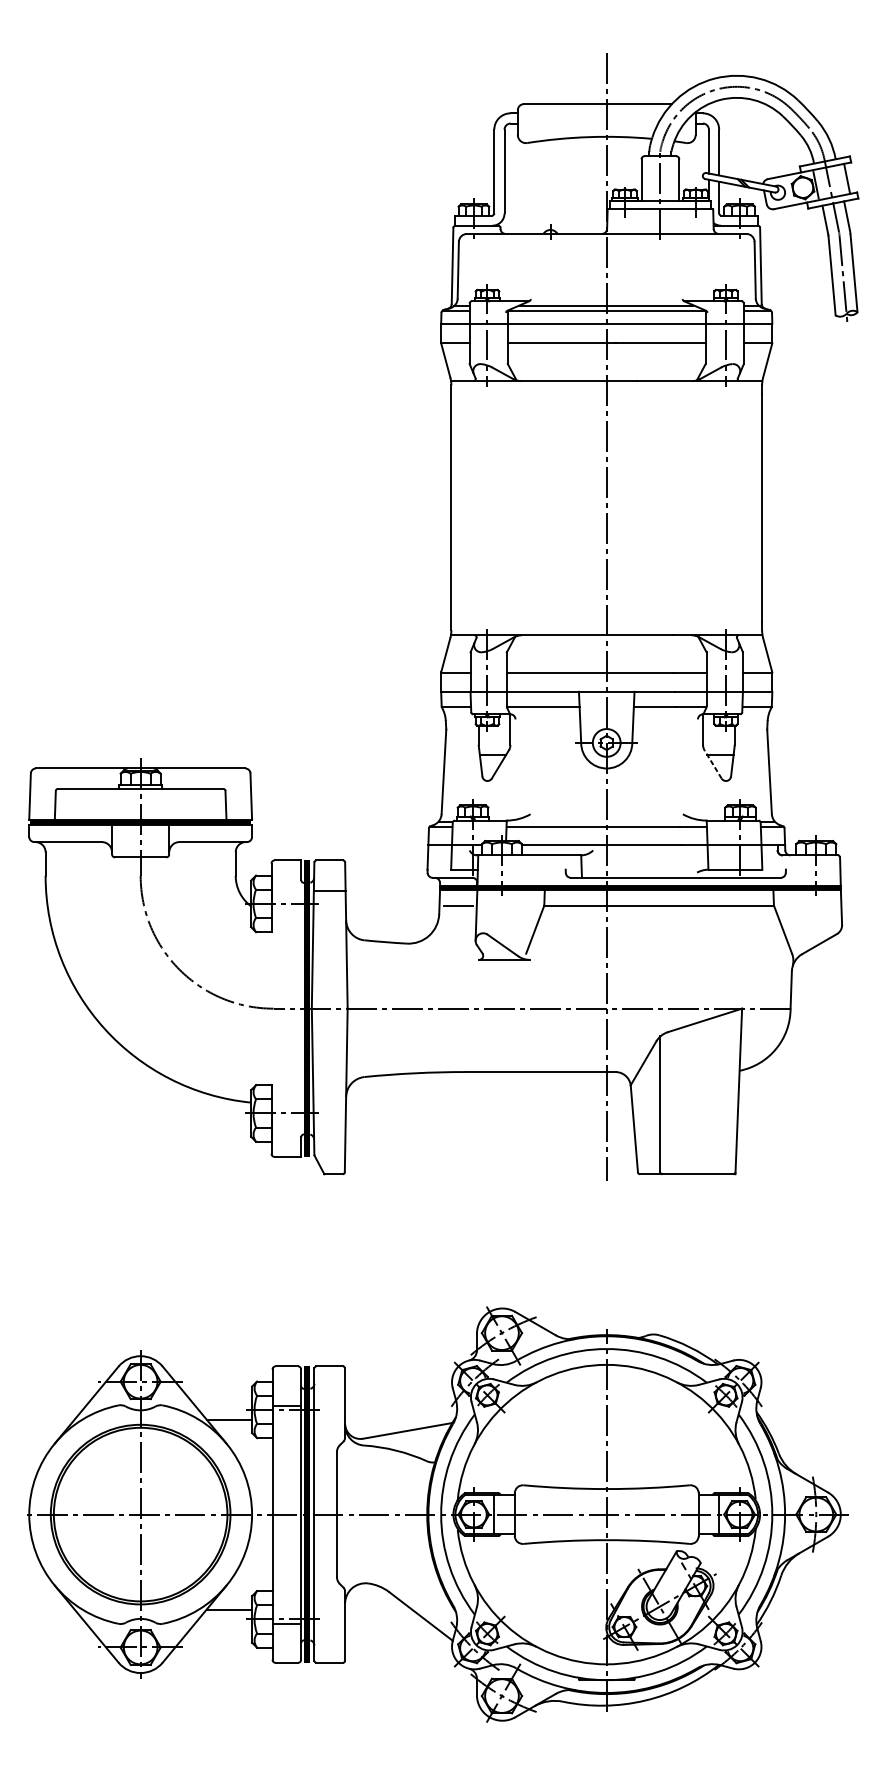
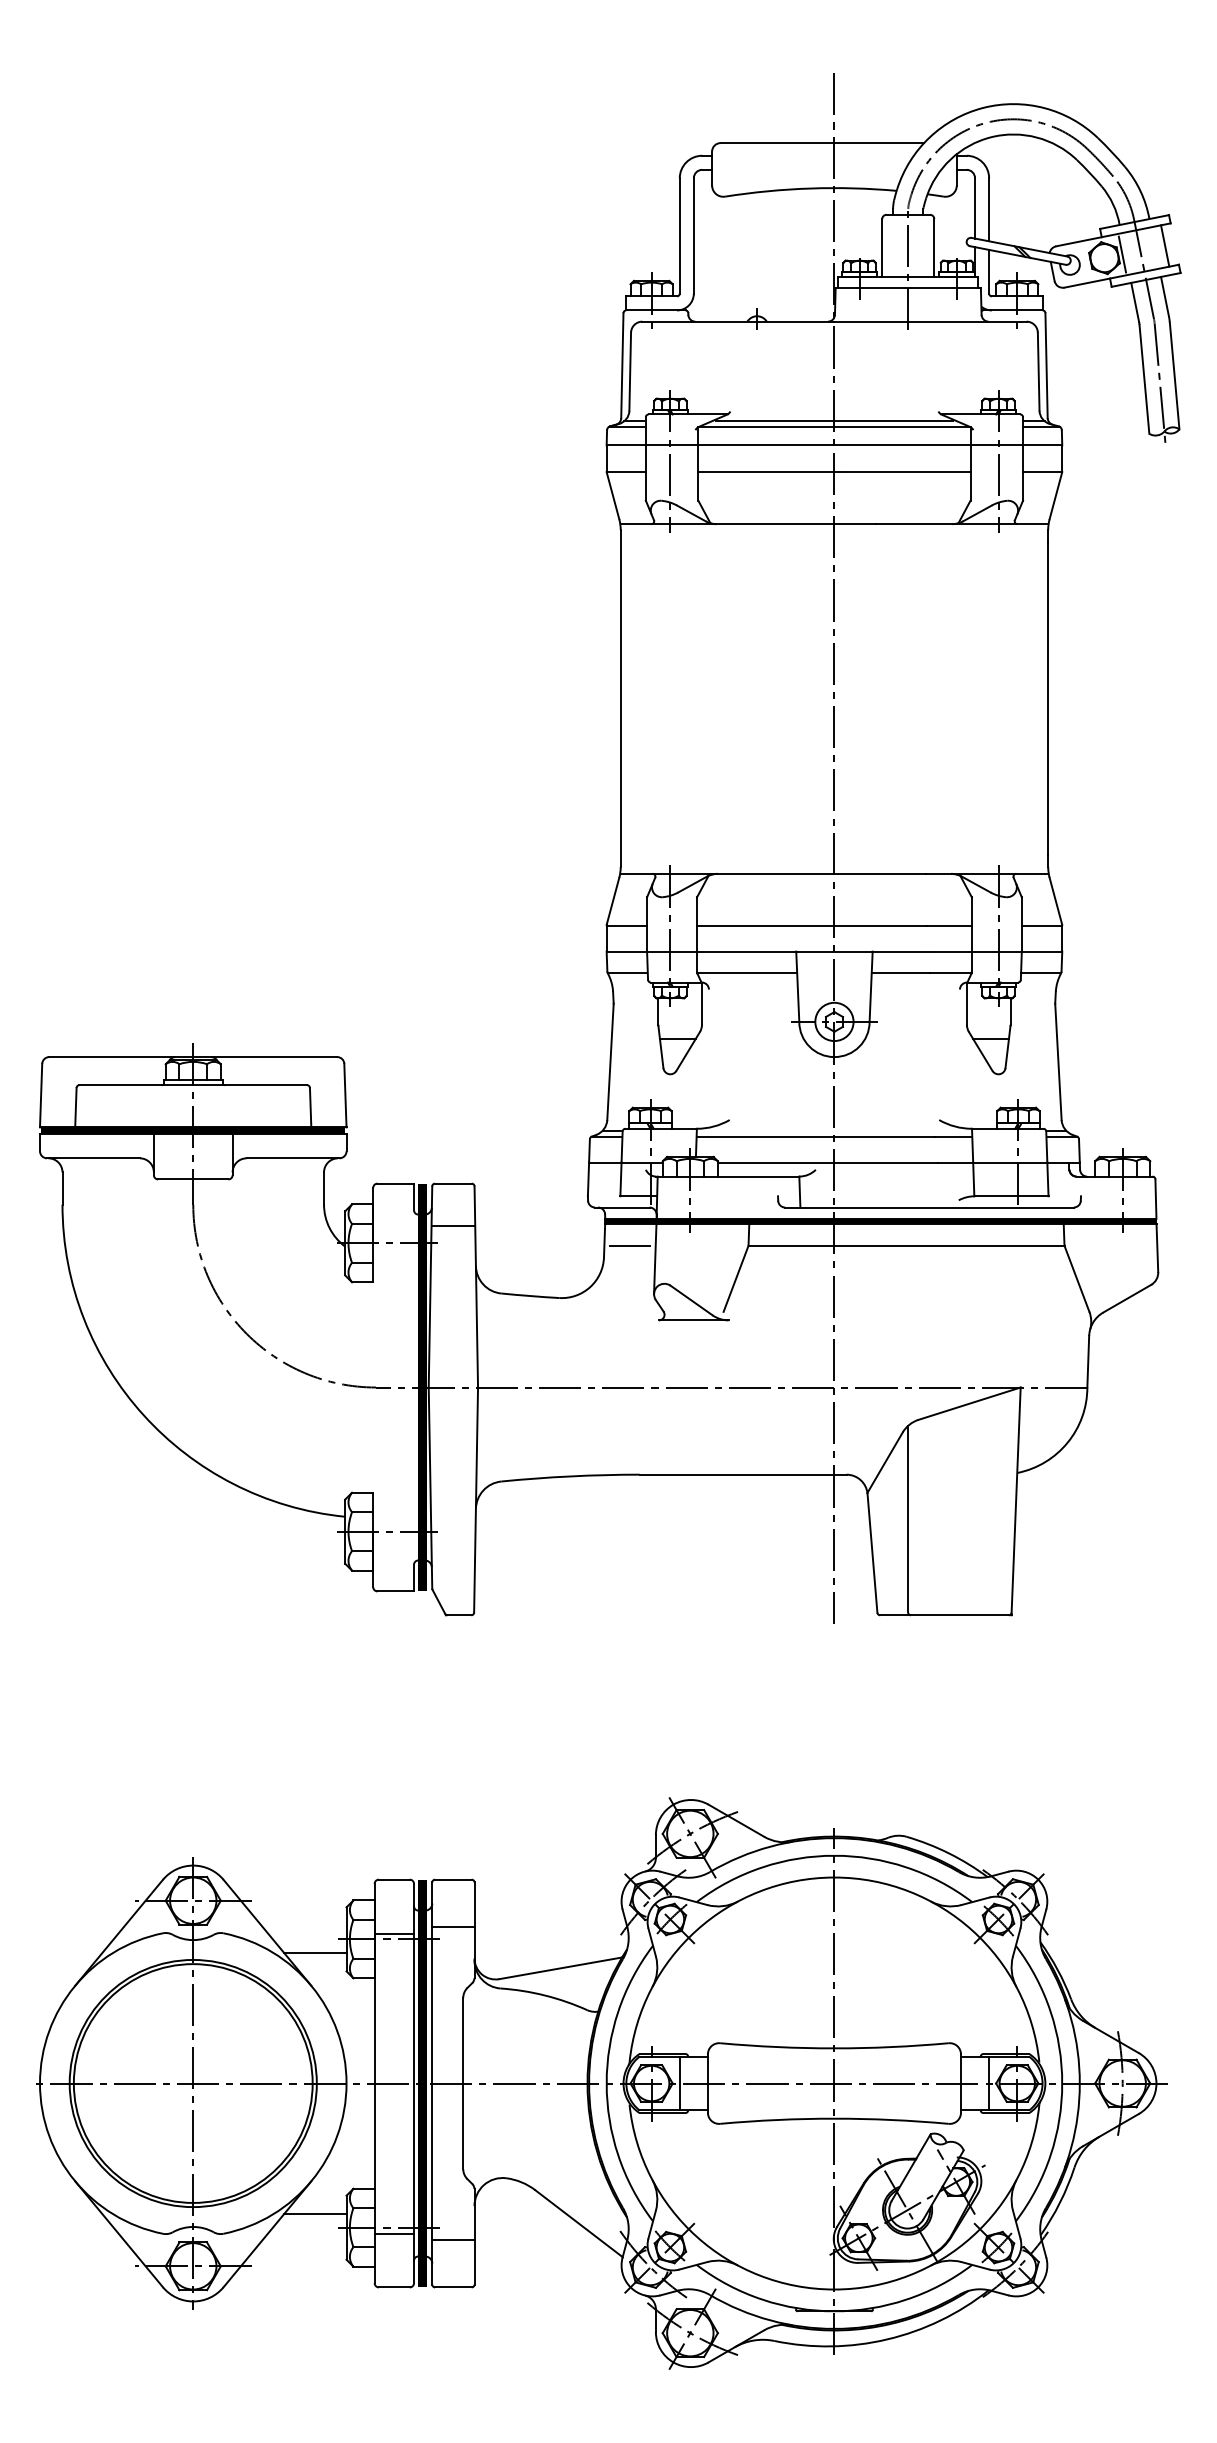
line: (712, 764) -> (980, 1051), dashed -> solid
line: (329, 1401) -> (453, 1927), added
line: (329, 1627) -> (453, 2239), added

